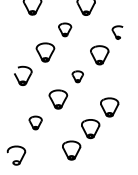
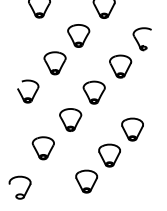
part: (64, 29) -> (78, 35), size x1.43
part: (117, 32) -> (141, 39), size x1.43
part: (77, 76) -> (93, 92), size x1.67
part: (35, 123) -> (42, 148), size x1.43

